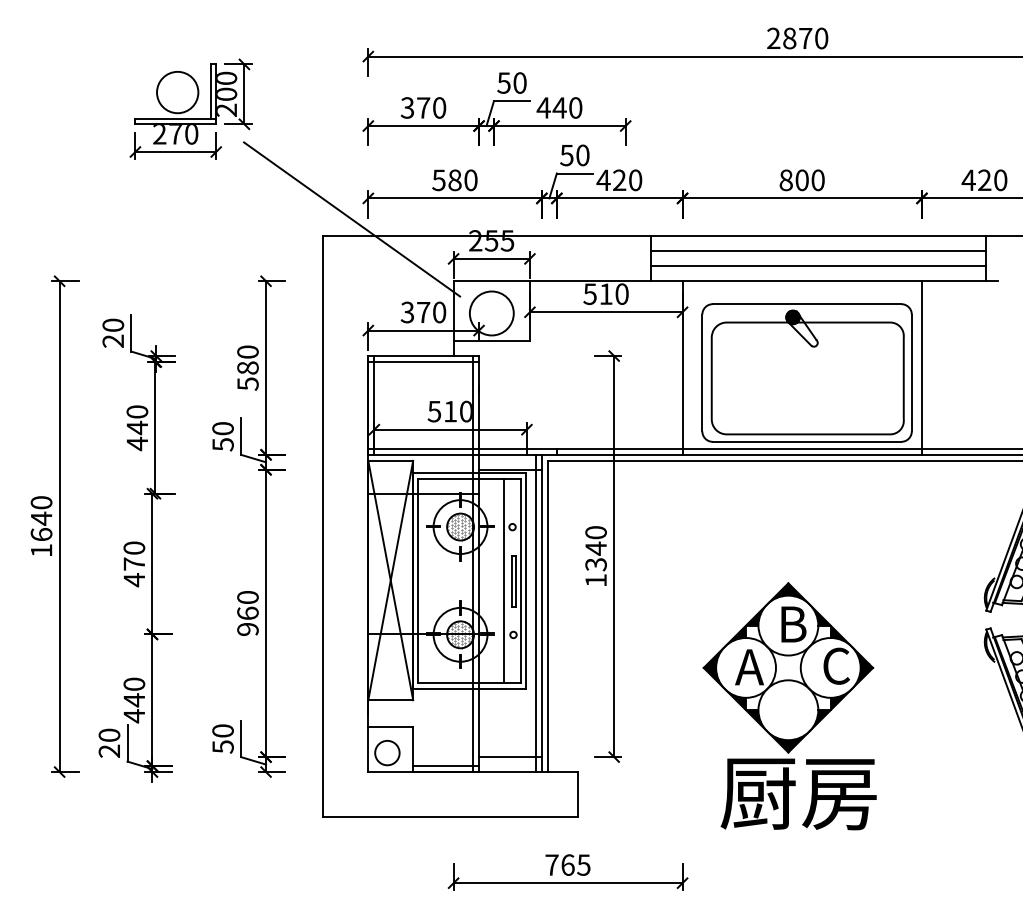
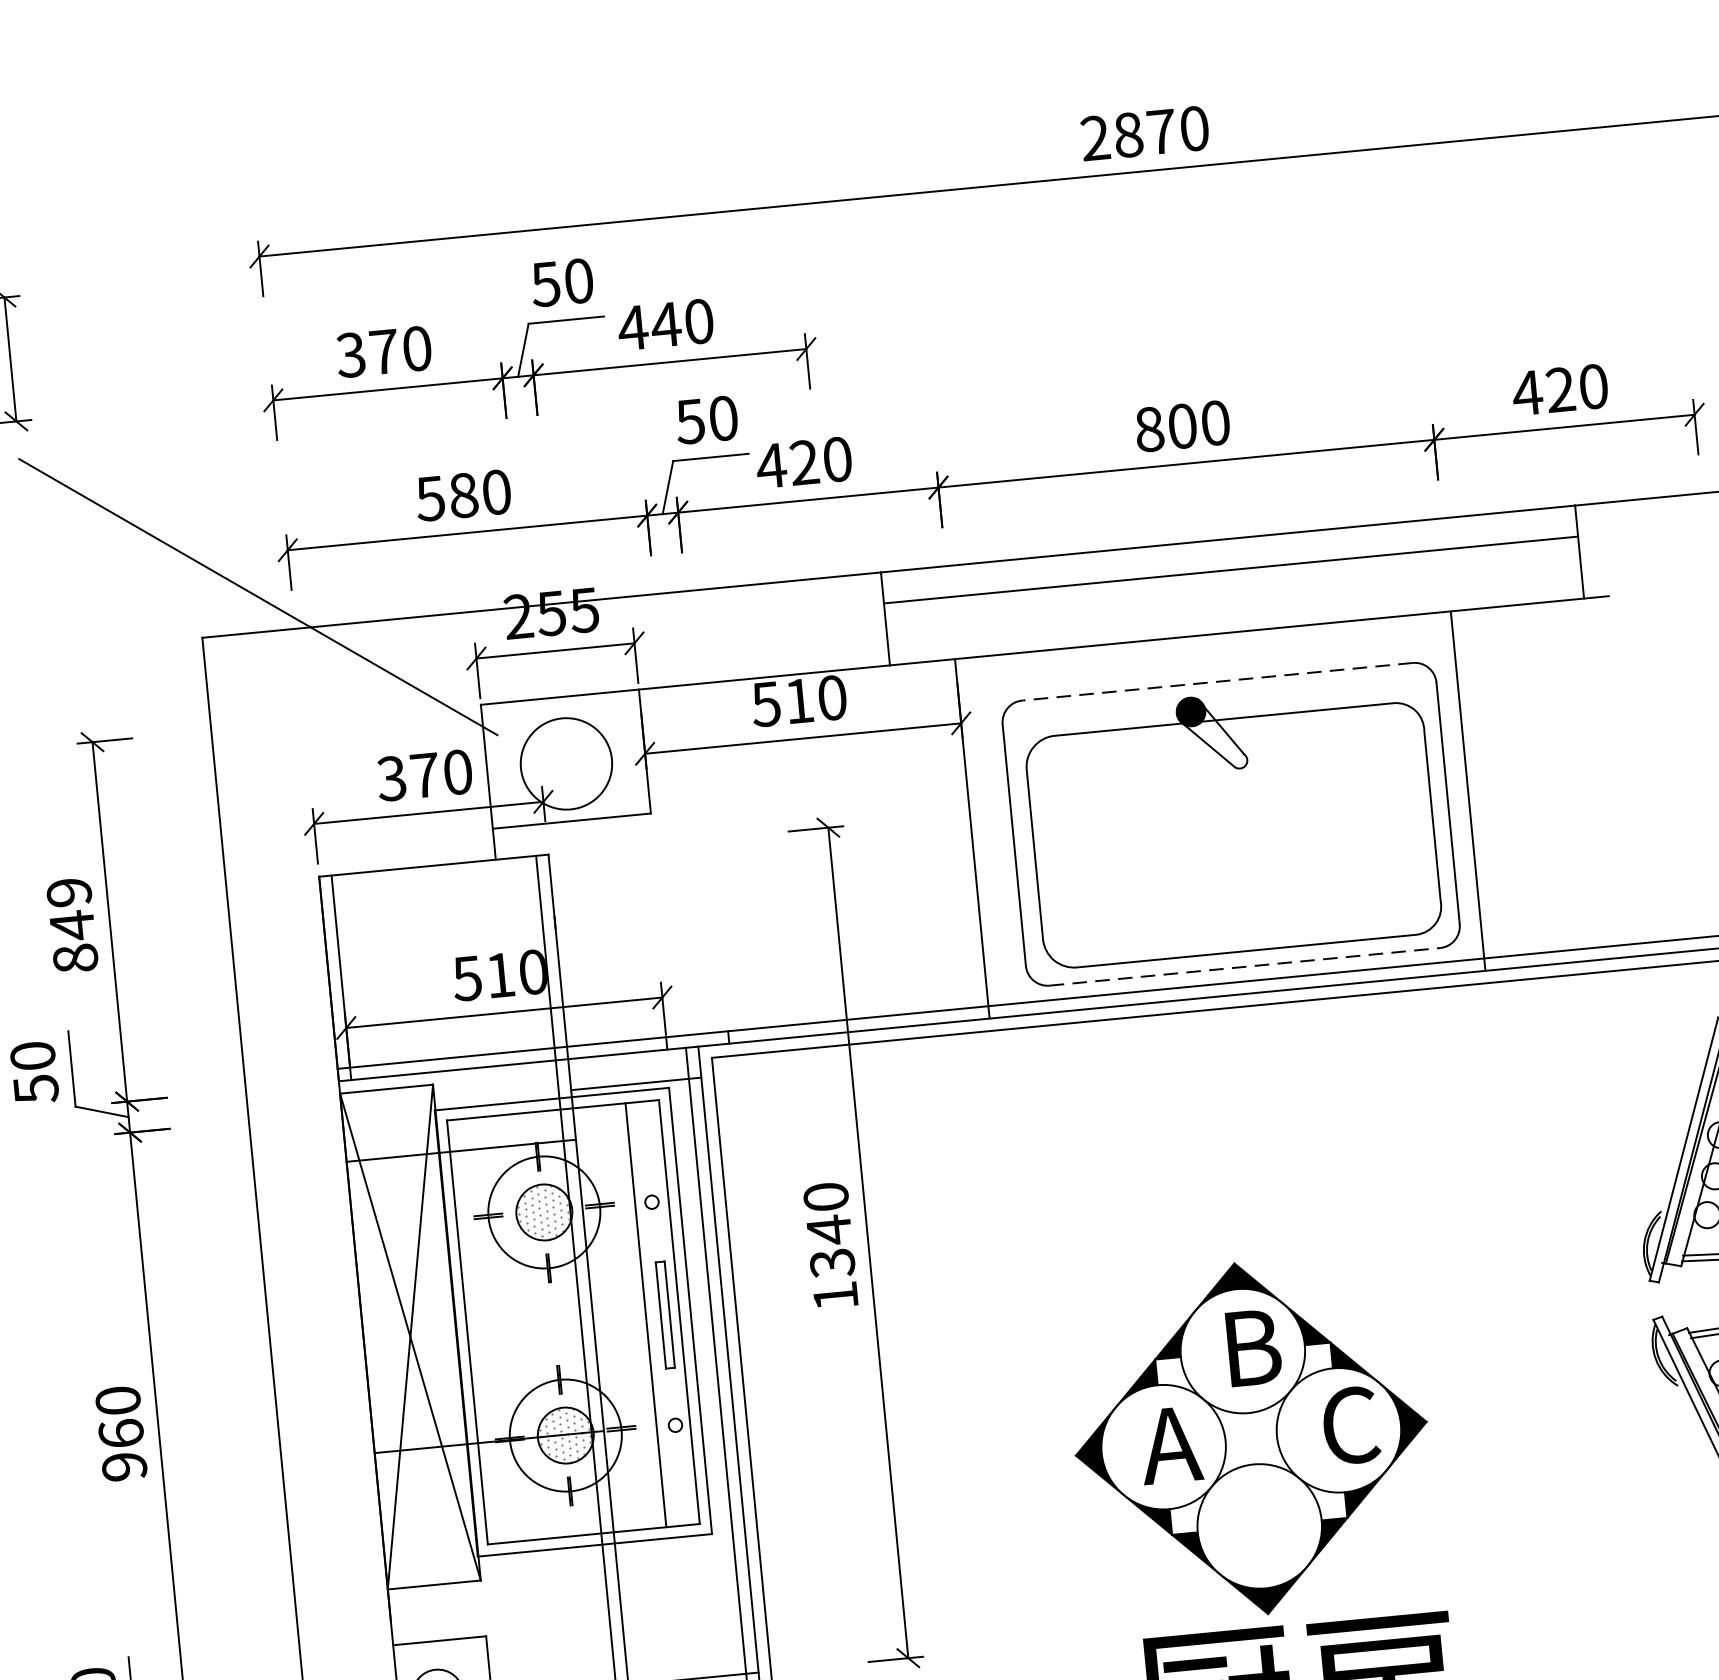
line: (818, 266) -> (1233, 601), removed
line: (806, 304) -> (1216, 682), solid -> dashed
line: (423, 362) -> (434, 879), removed
text: (247, 367) -> (71, 924), 580 -> 849
line: (807, 441) -> (1245, 966), solid -> dashed

